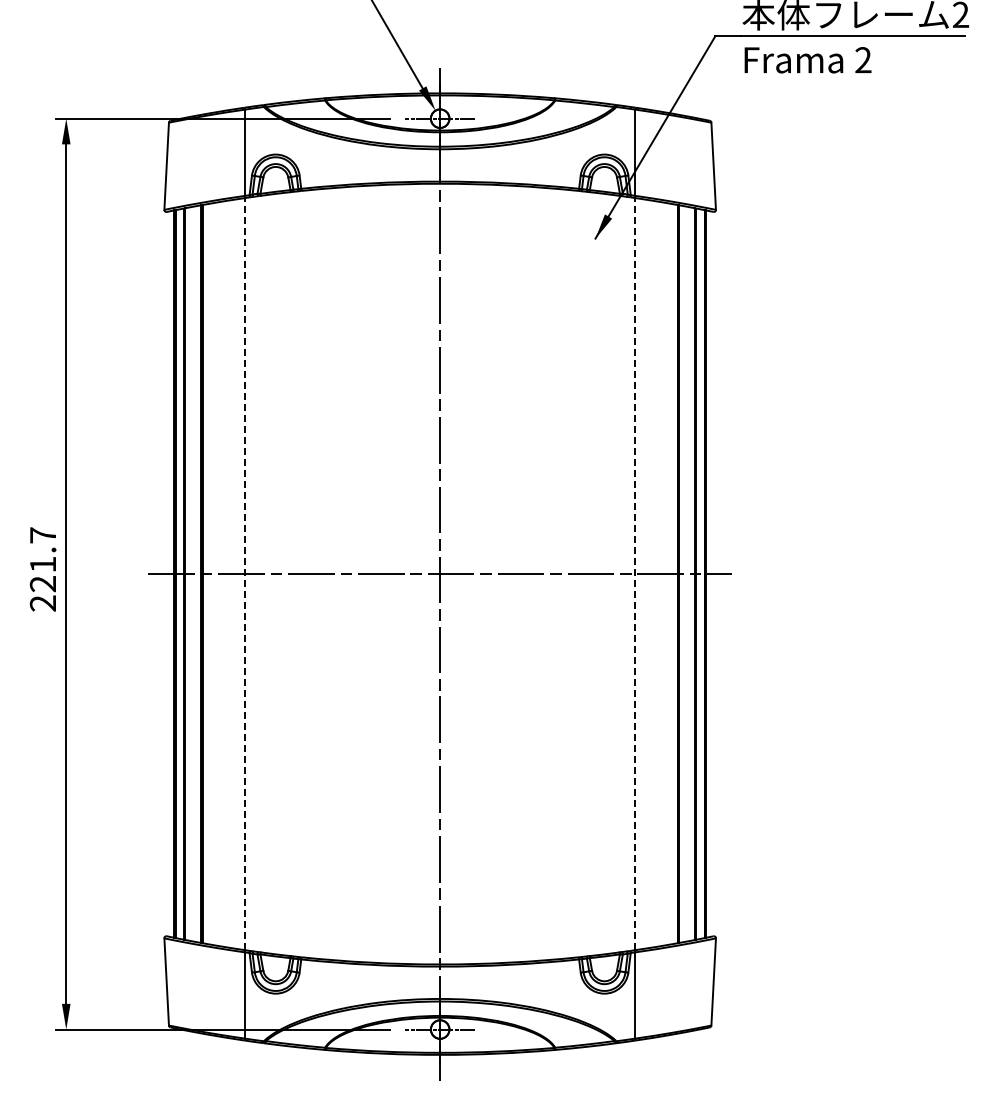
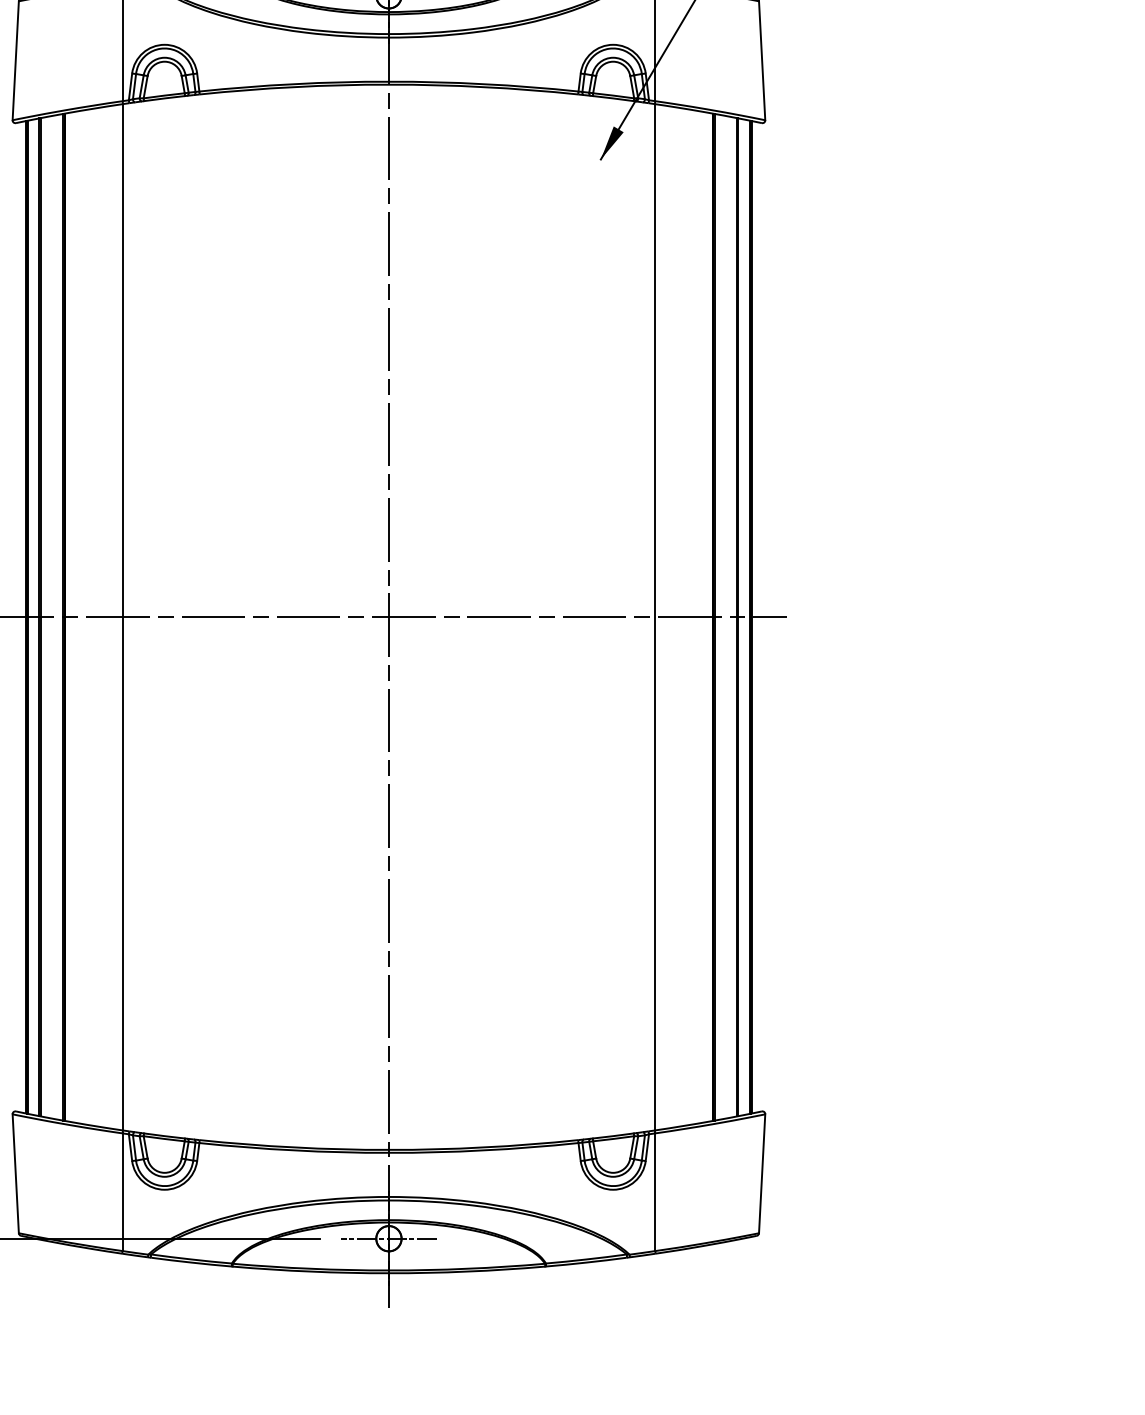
line: (245, 573) -> (123, 616), dashed -> solid
line: (635, 573) -> (655, 616), dashed -> solid

